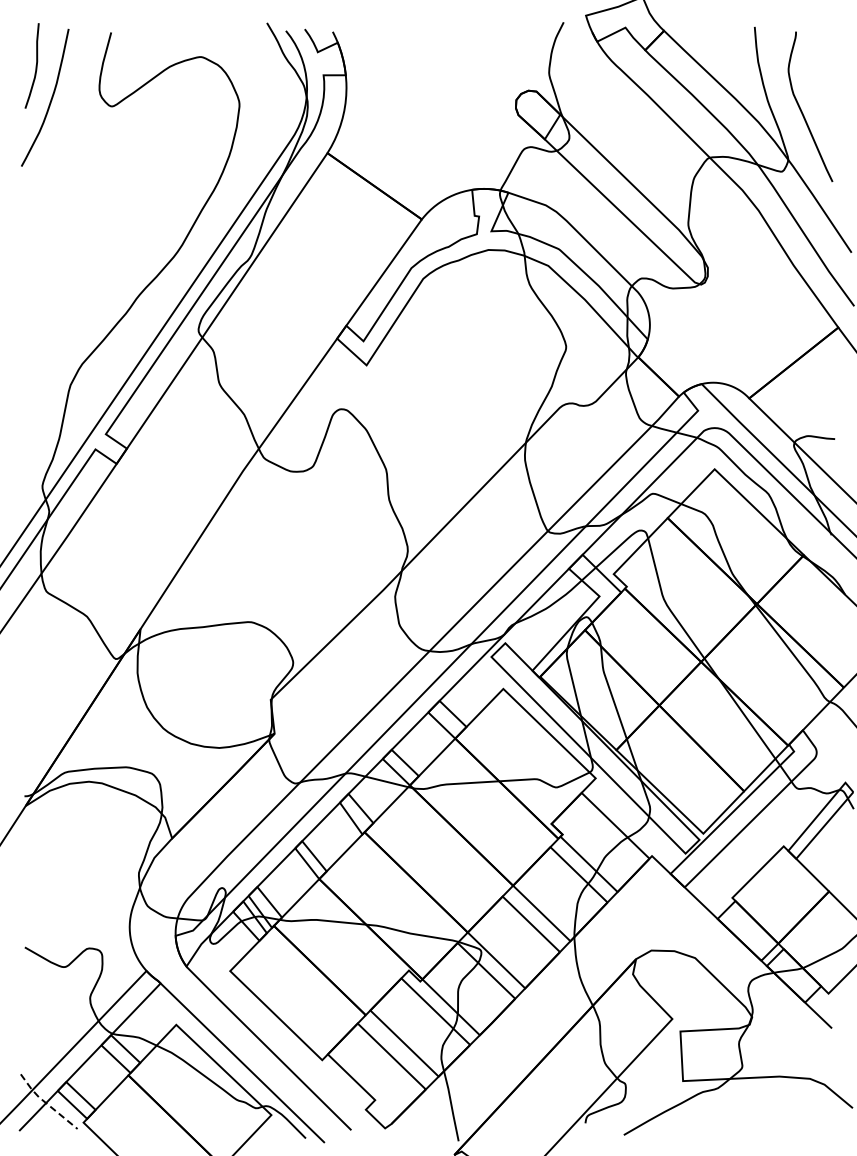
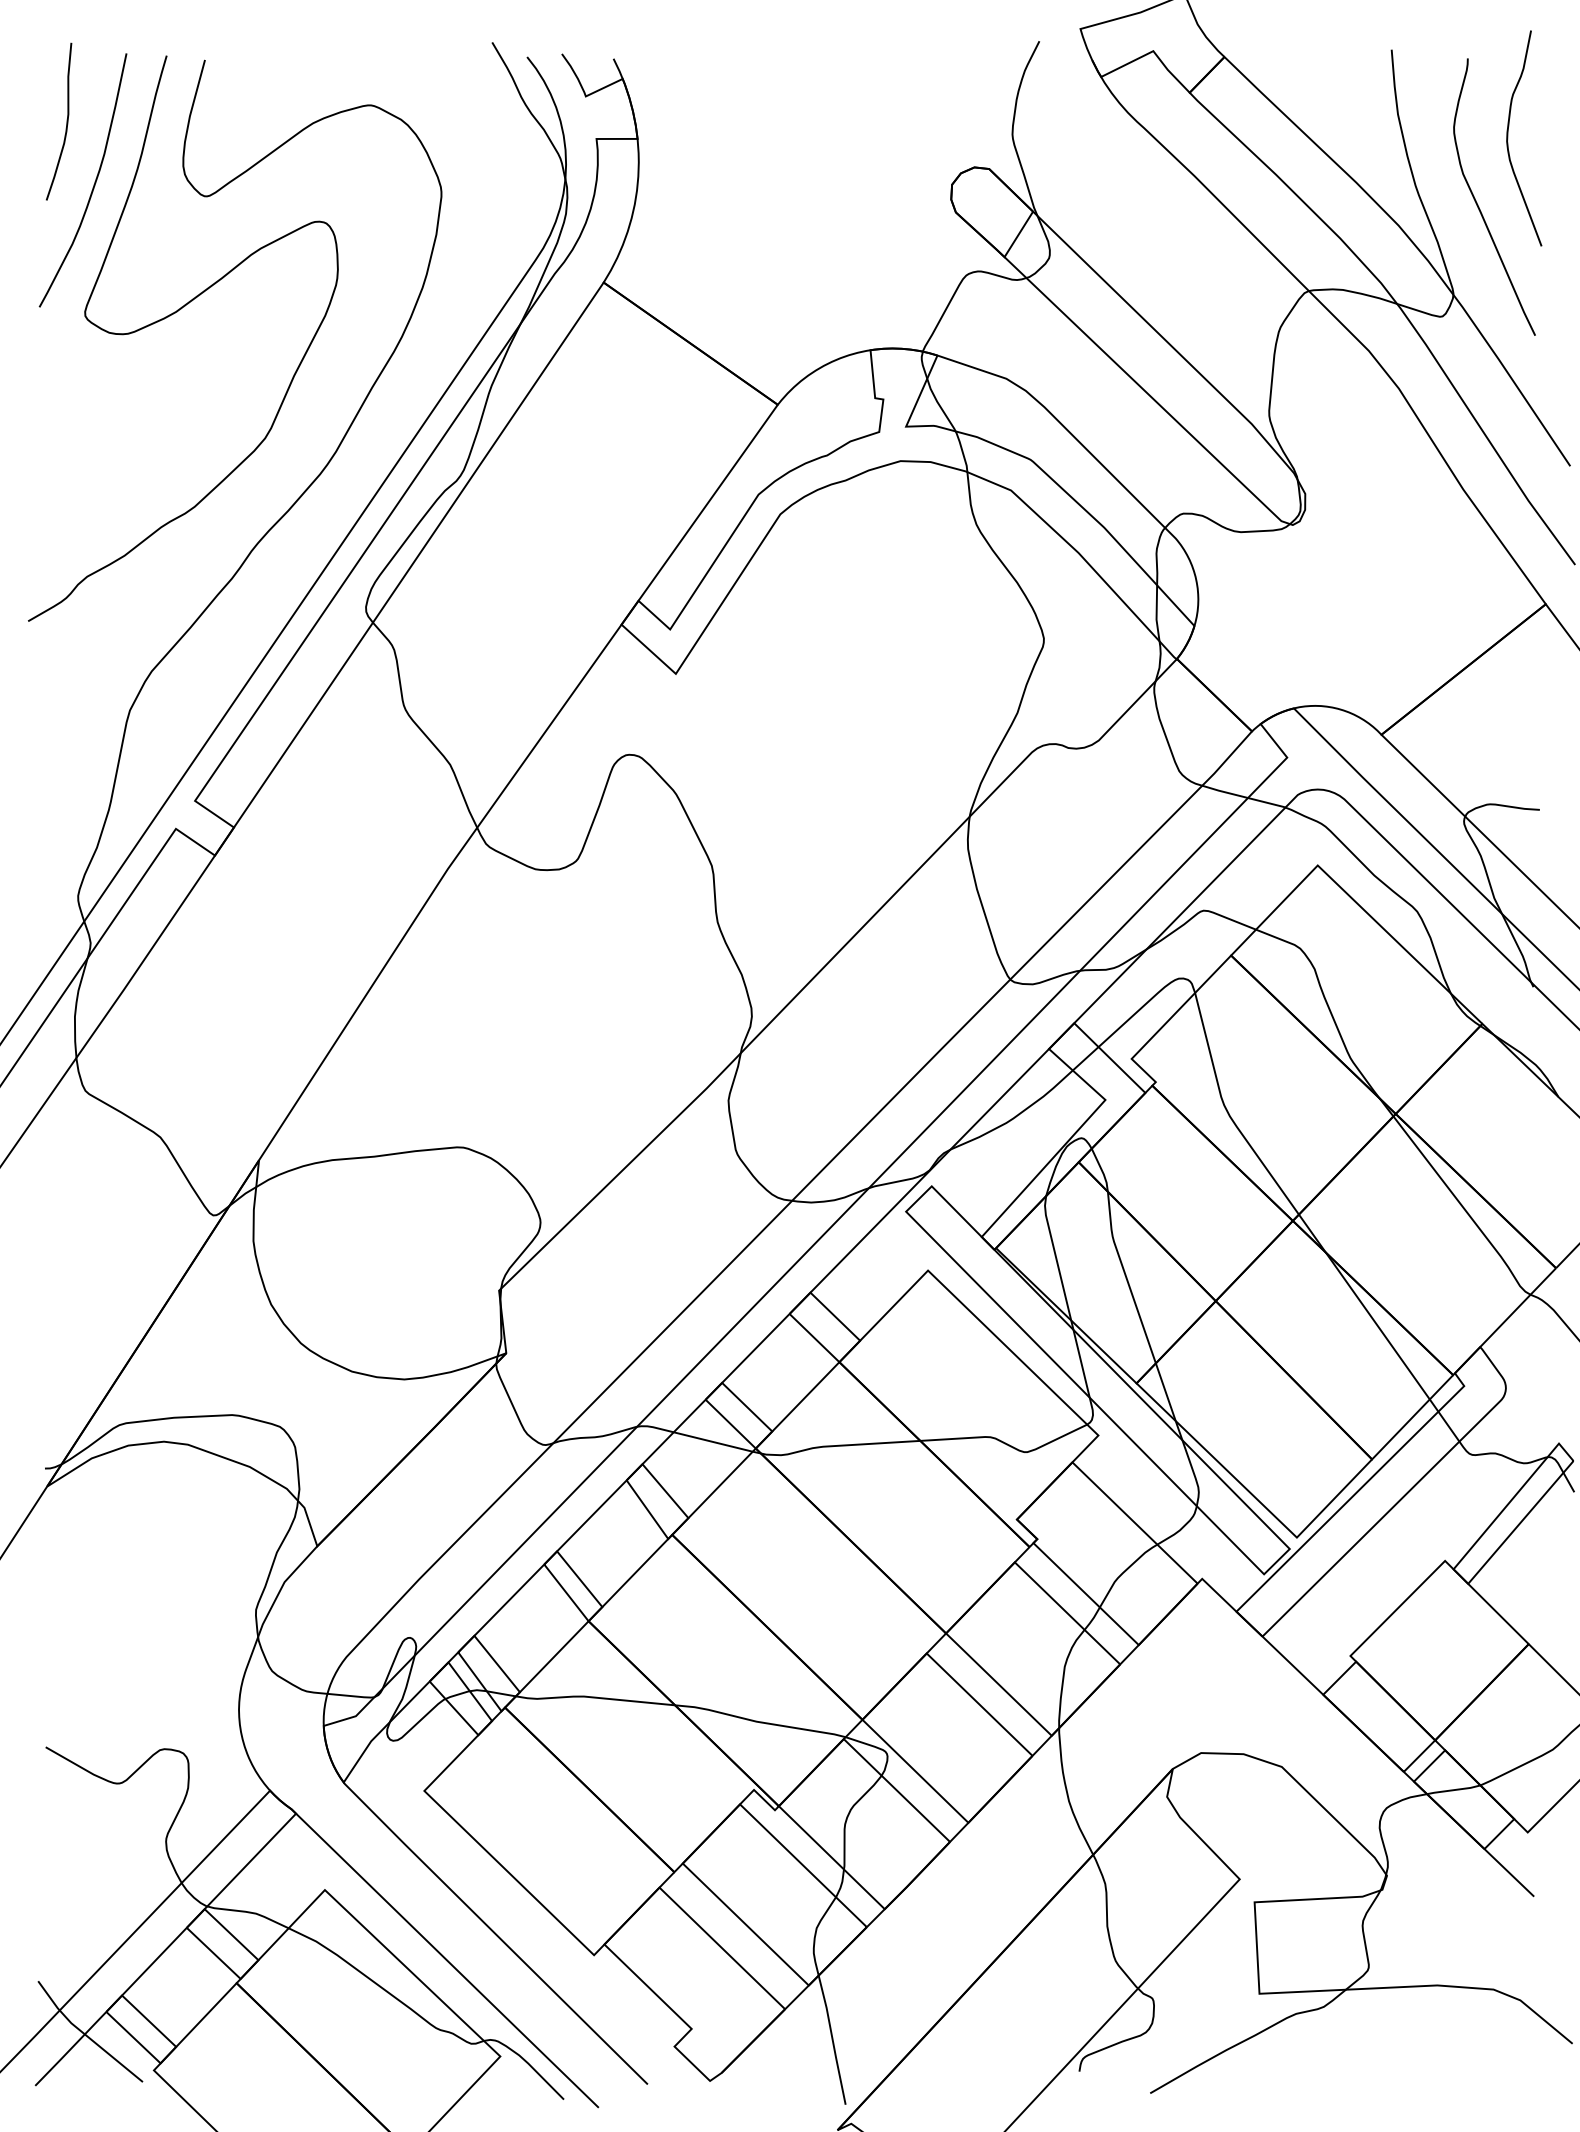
curve: (818, 74) -> (1509, 137), added
curve: (93, 171) -> (172, 316), added
line: (46, 1103) -> (85, 2035), dashed -> solid

